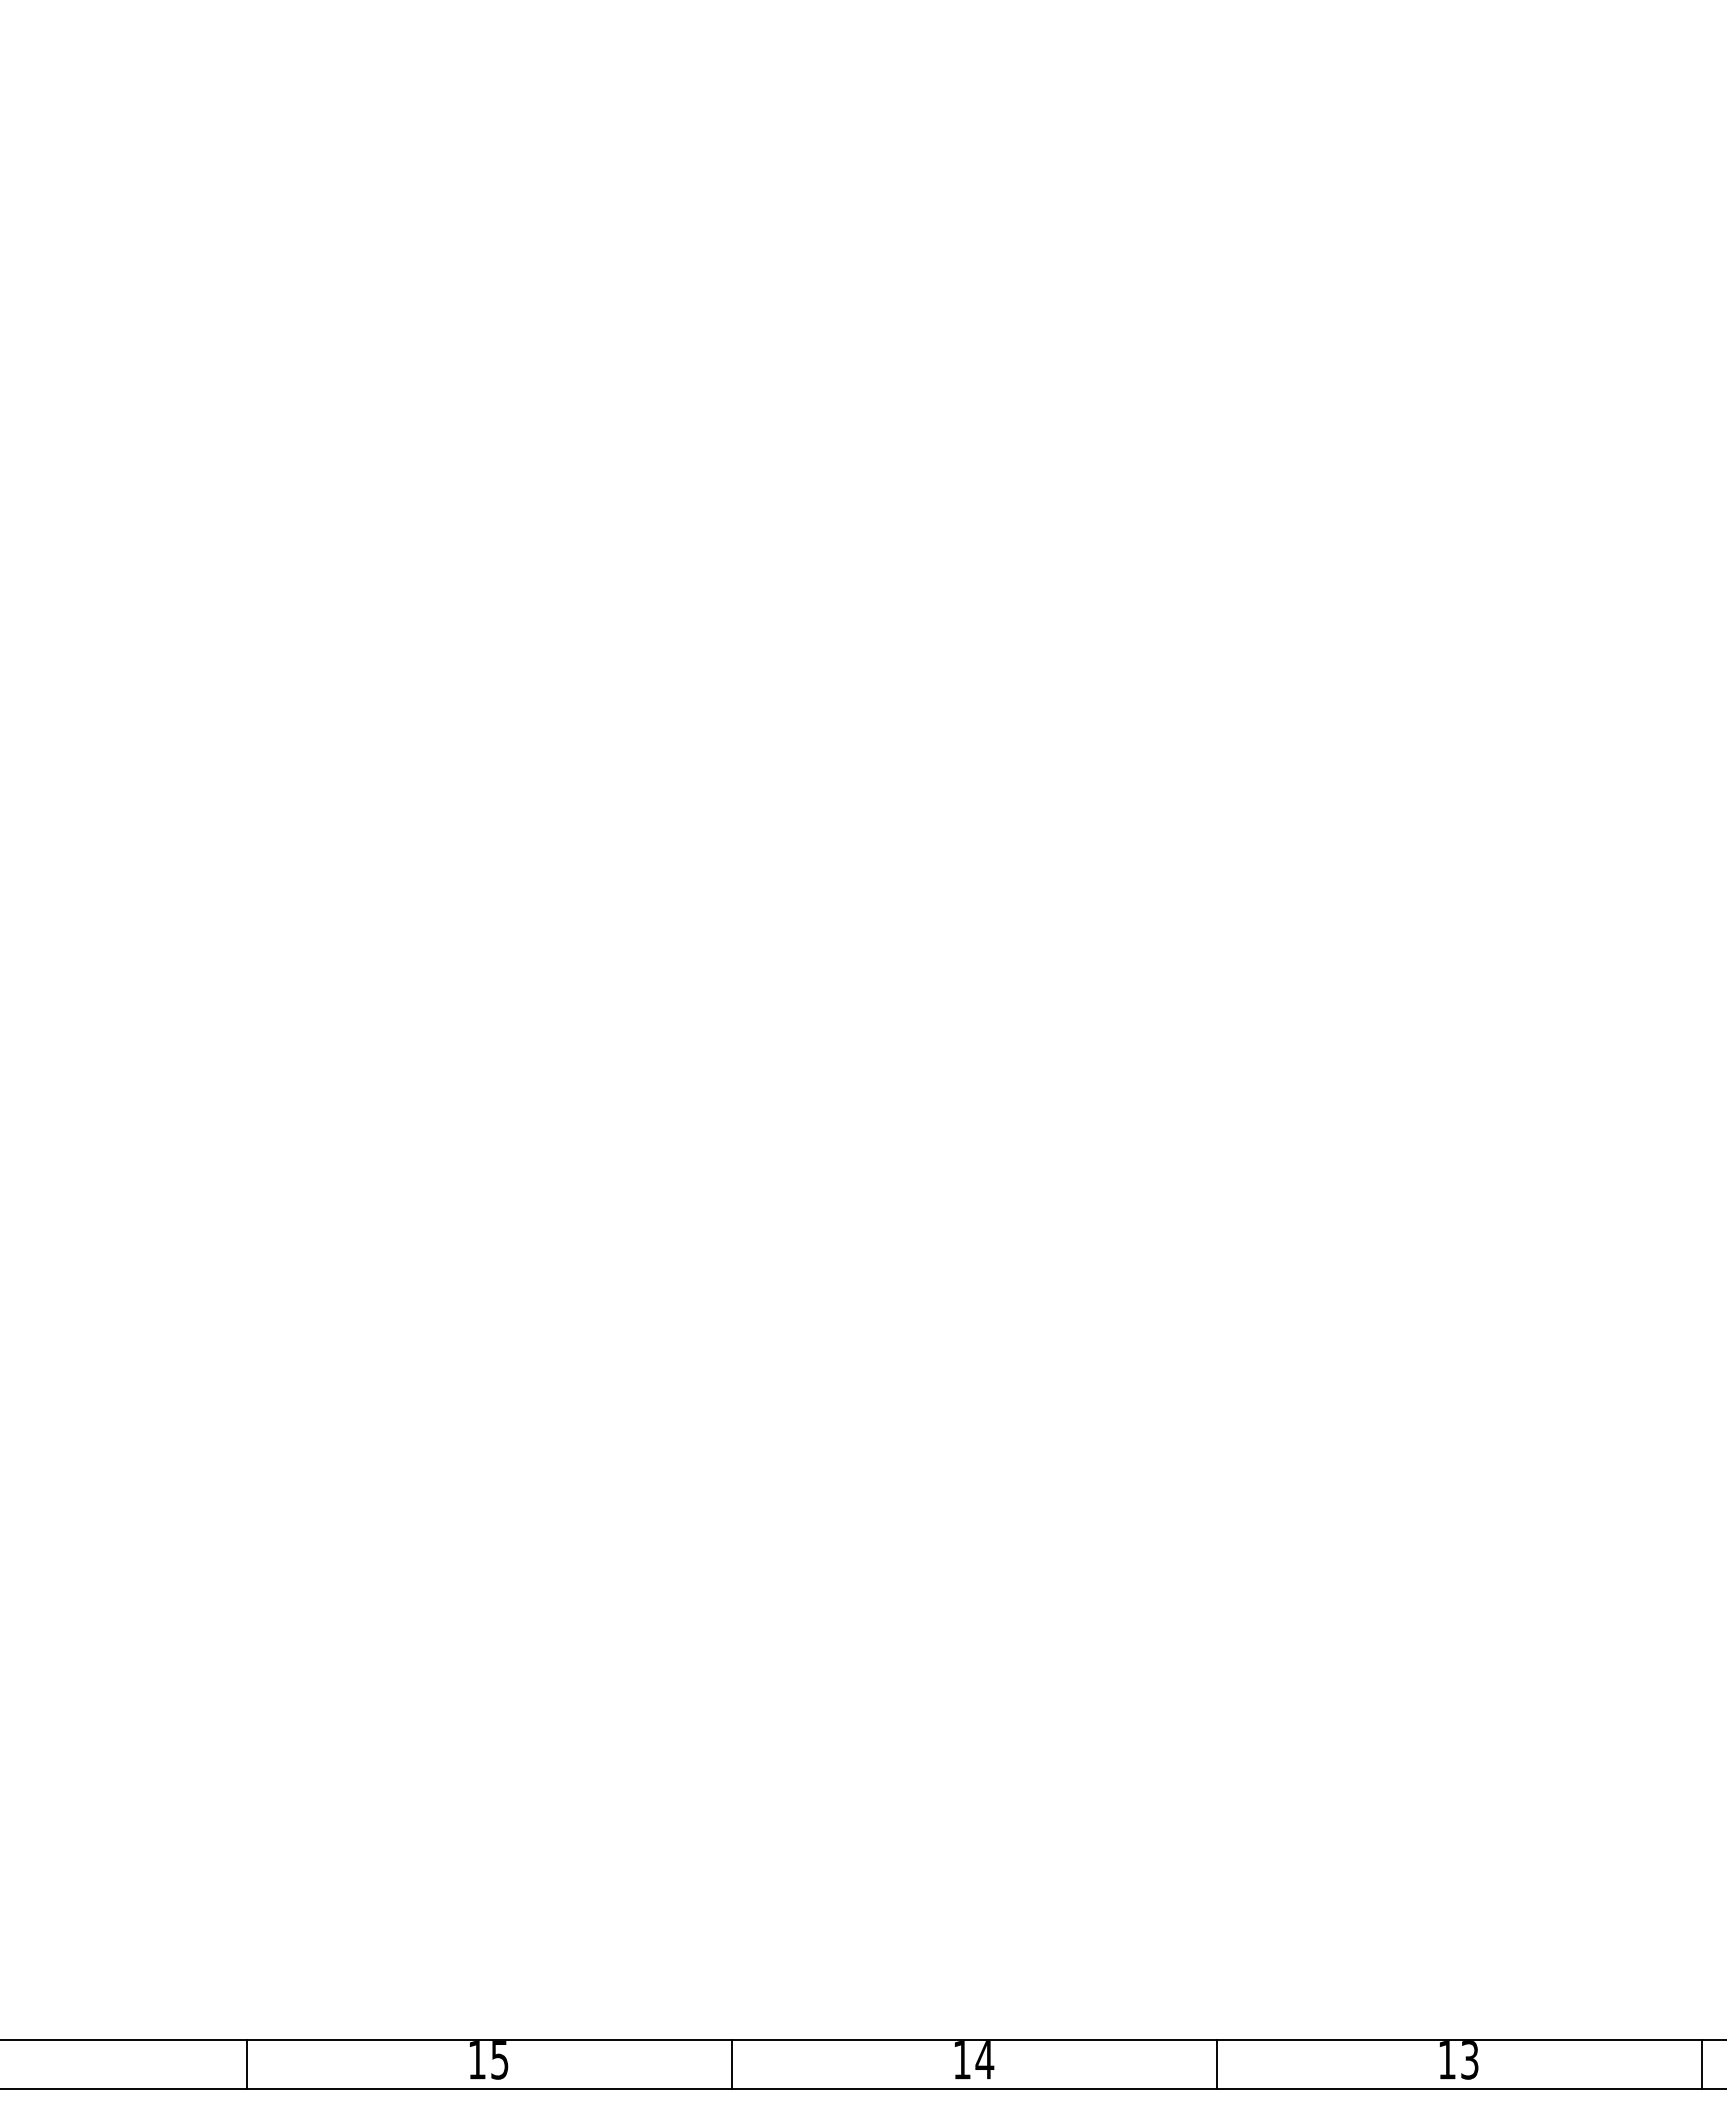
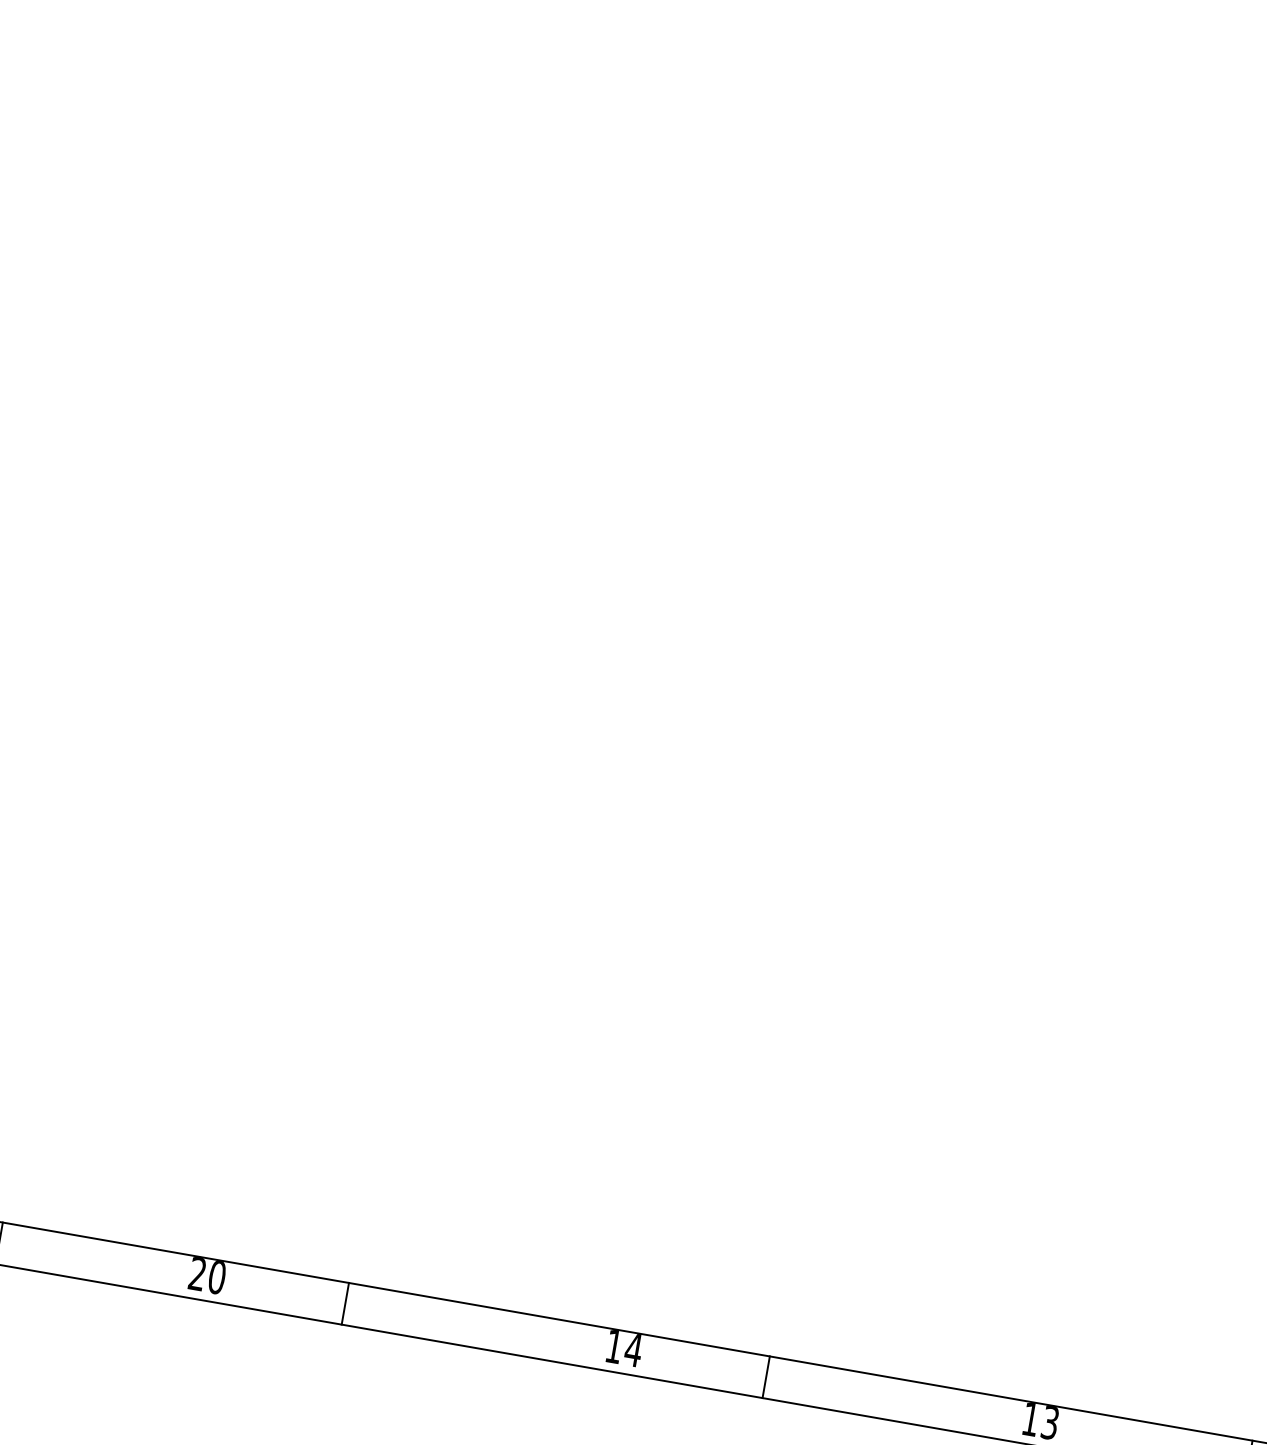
text: (488, 2060) -> (207, 1276), 15 -> 20
line: (731, 2064) -> (345, 1303), moved
line: (1216, 2064) -> (765, 1377), moved

